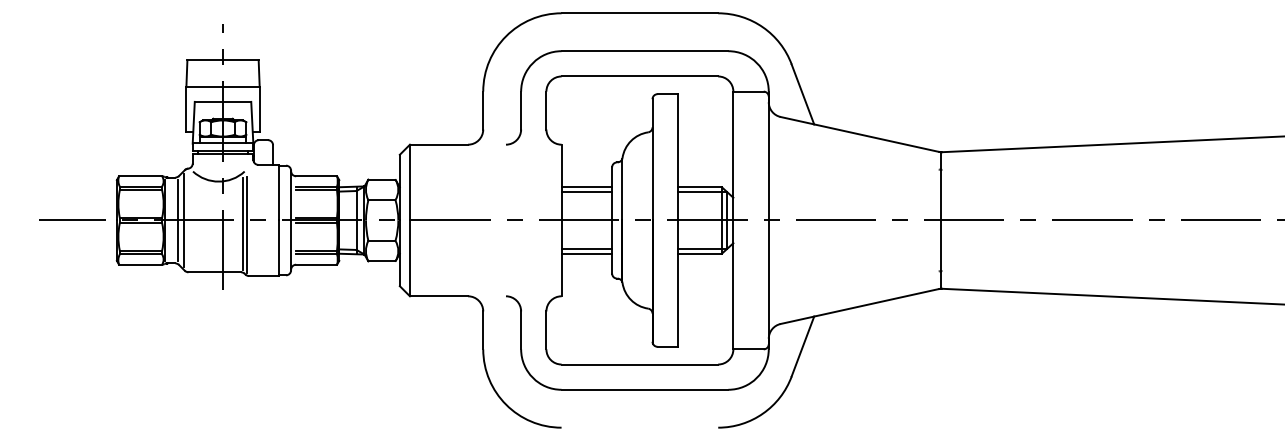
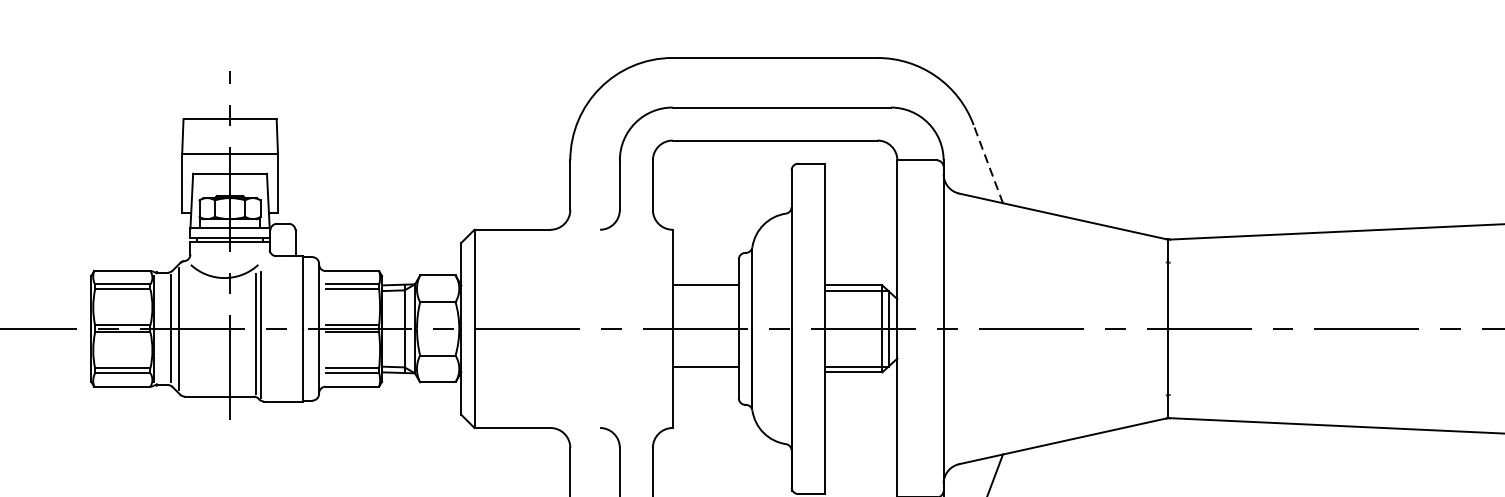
line: (802, 94) -> (987, 164), solid -> dashed
line: (586, 191) -> (705, 290), removed
line: (586, 253) -> (705, 372), removed

